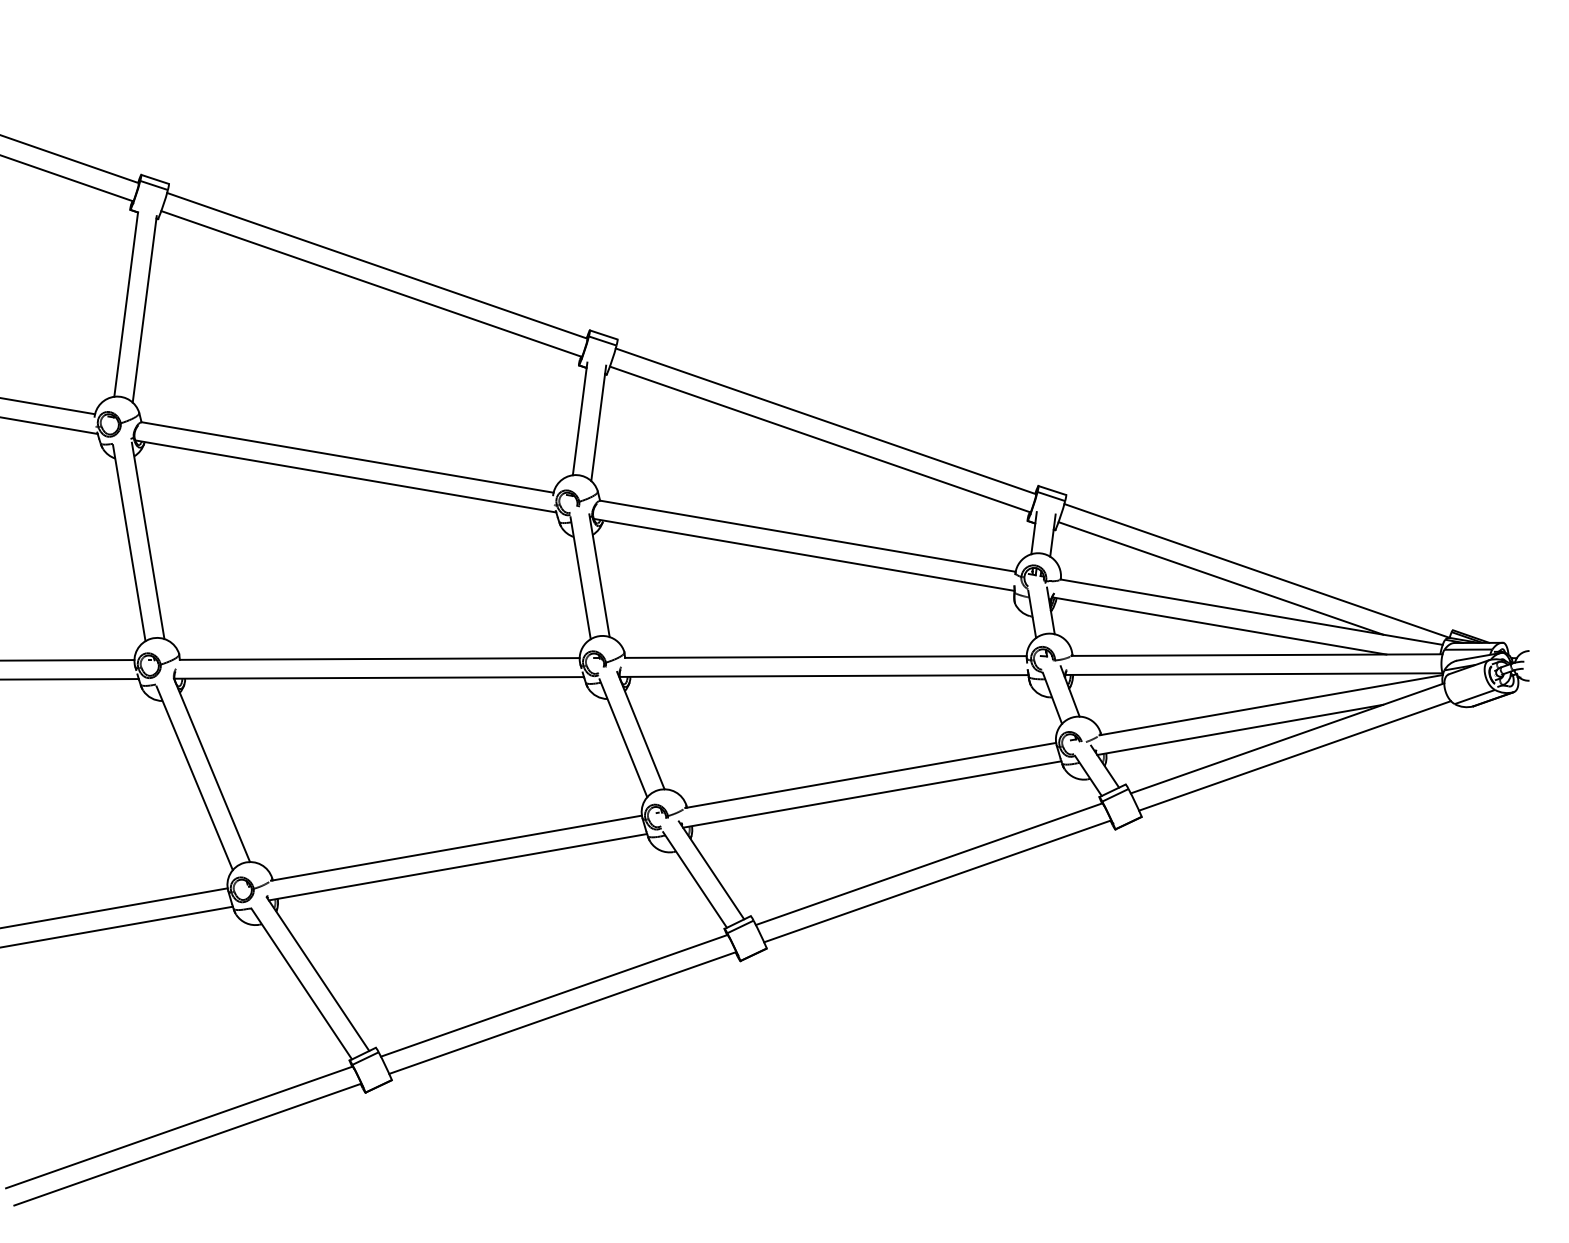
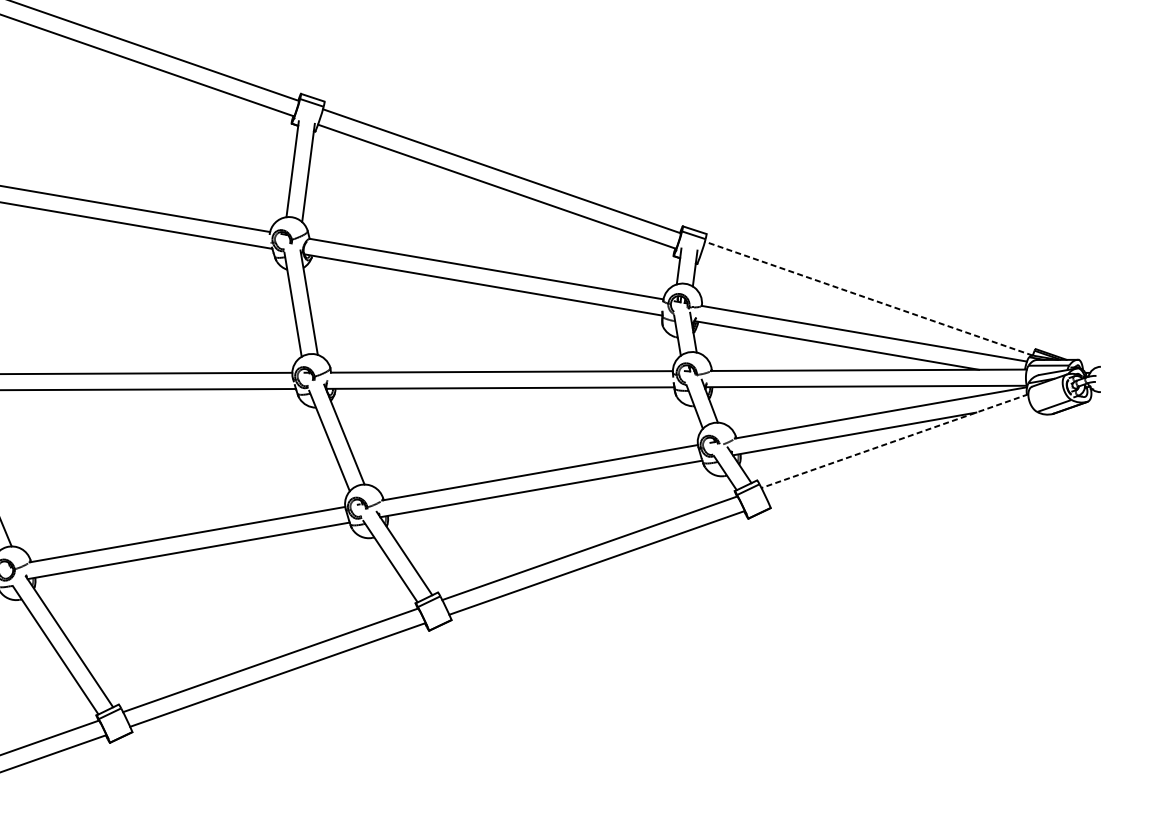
line: (1257, 570) -> (869, 298), solid -> dashed
line: (1220, 578) -> (837, 305), removed
line: (1287, 738) -> (894, 441), solid -> dashed
line: (1294, 755) -> (900, 455), removed

